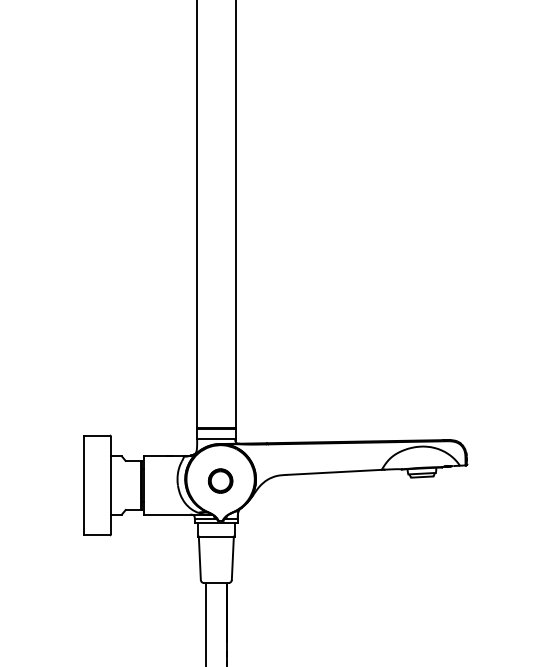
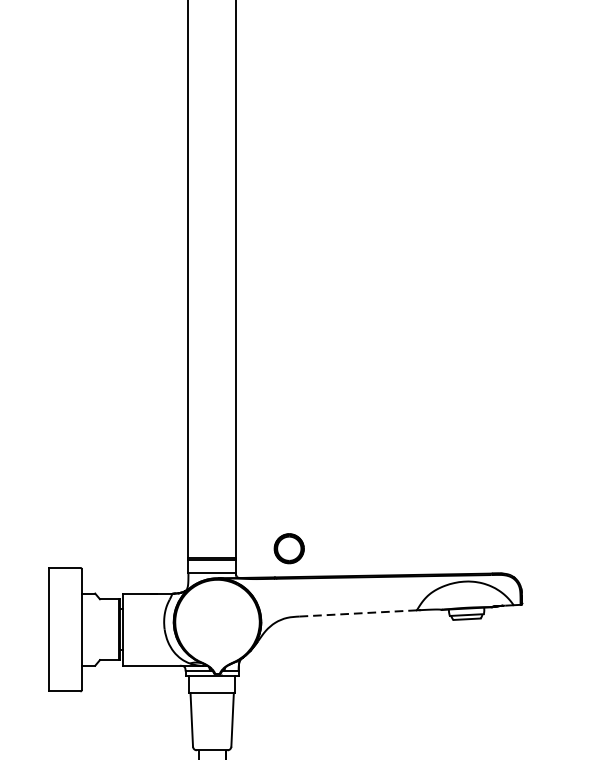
line: (333, 472) -> (357, 613), solid -> dashed
part: (220, 480) -> (289, 548), moved

